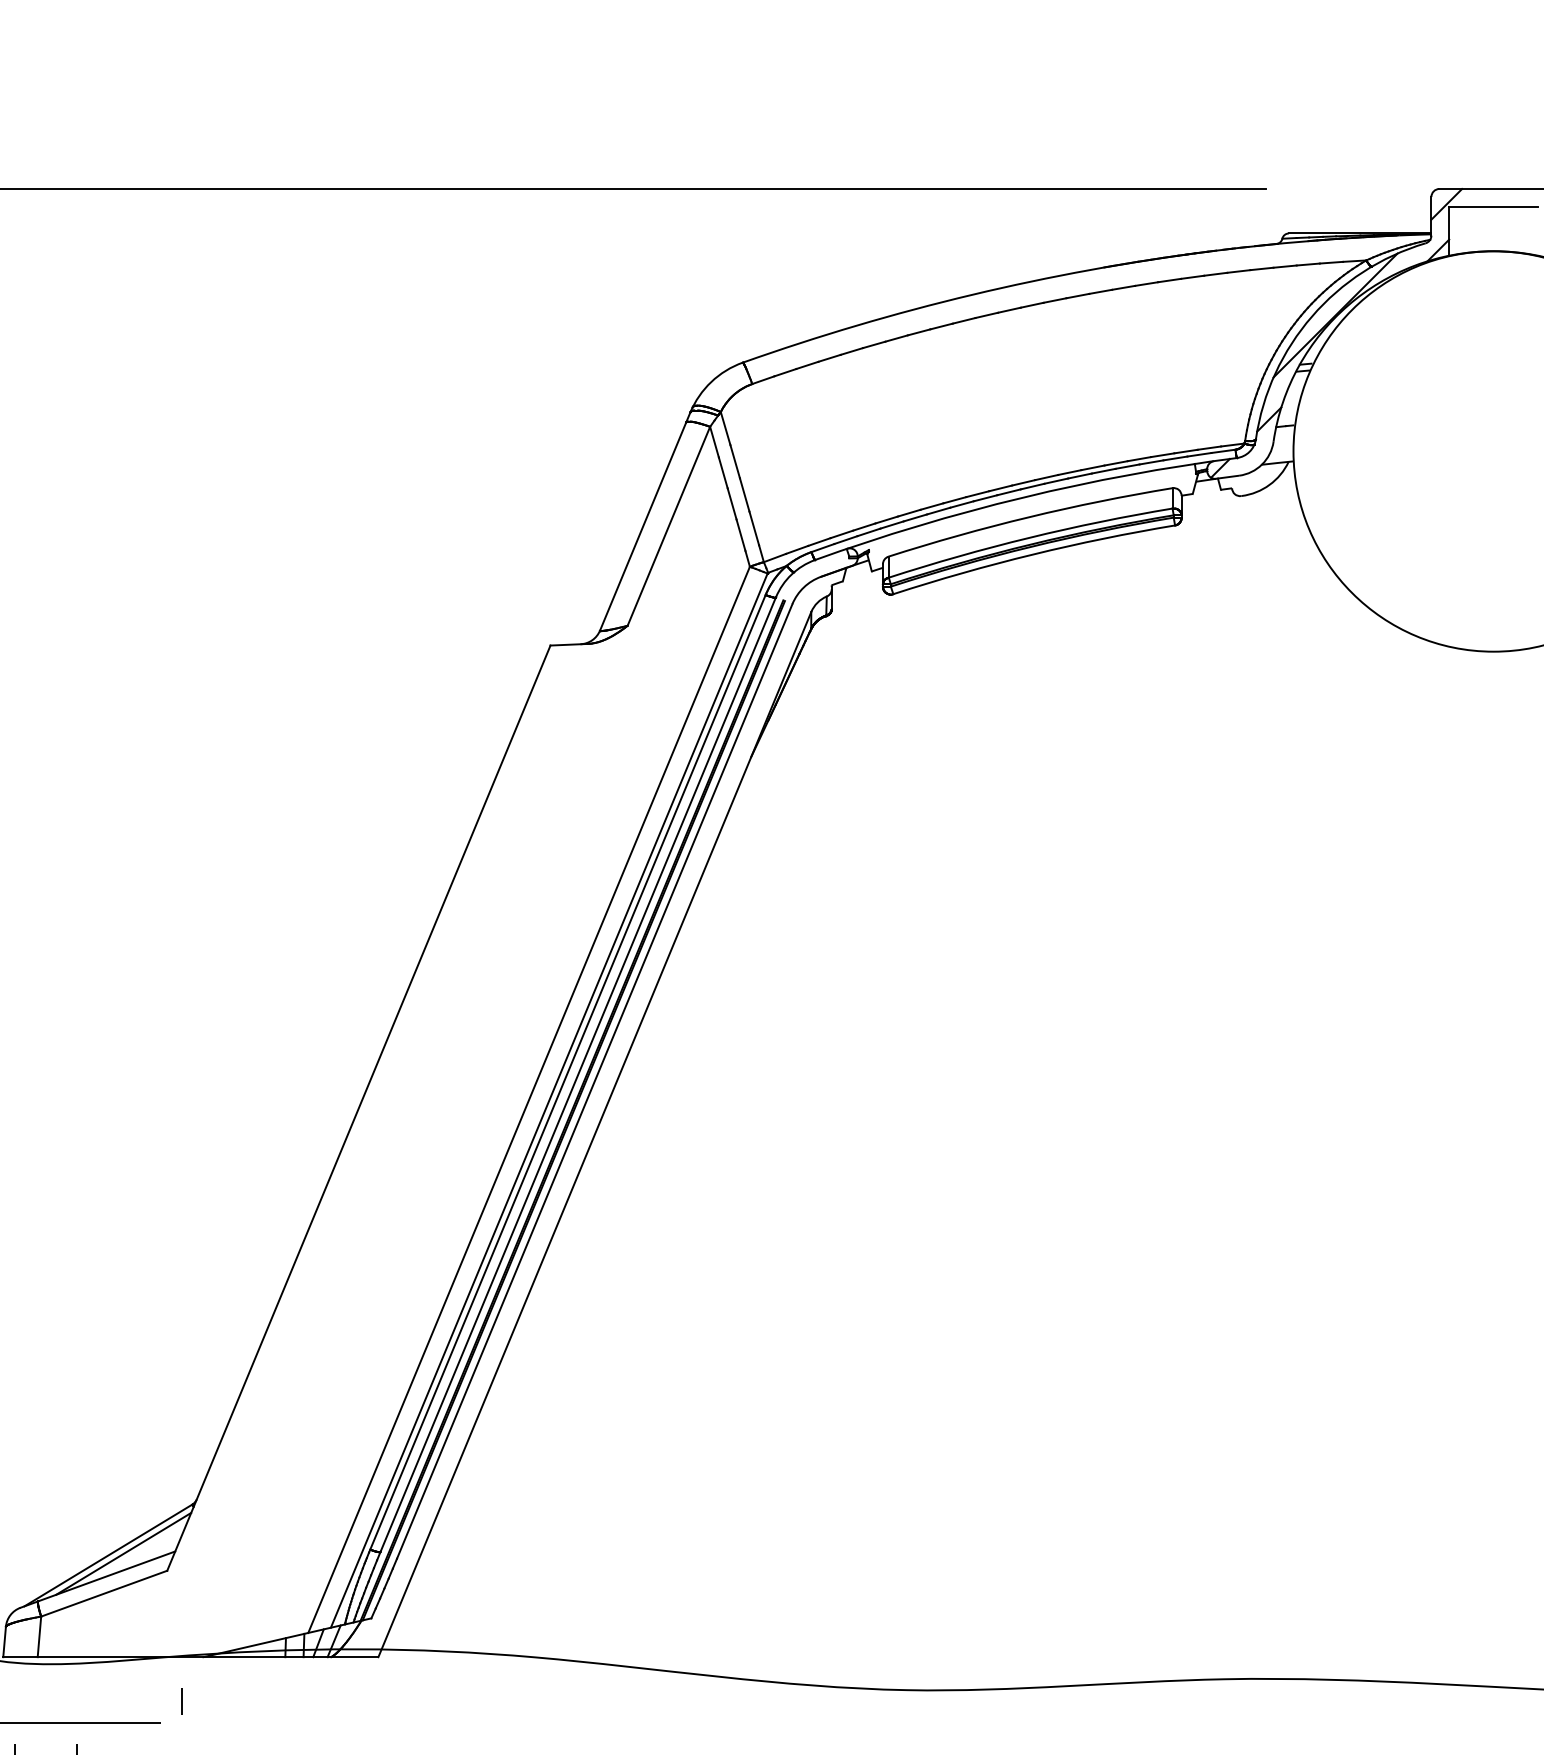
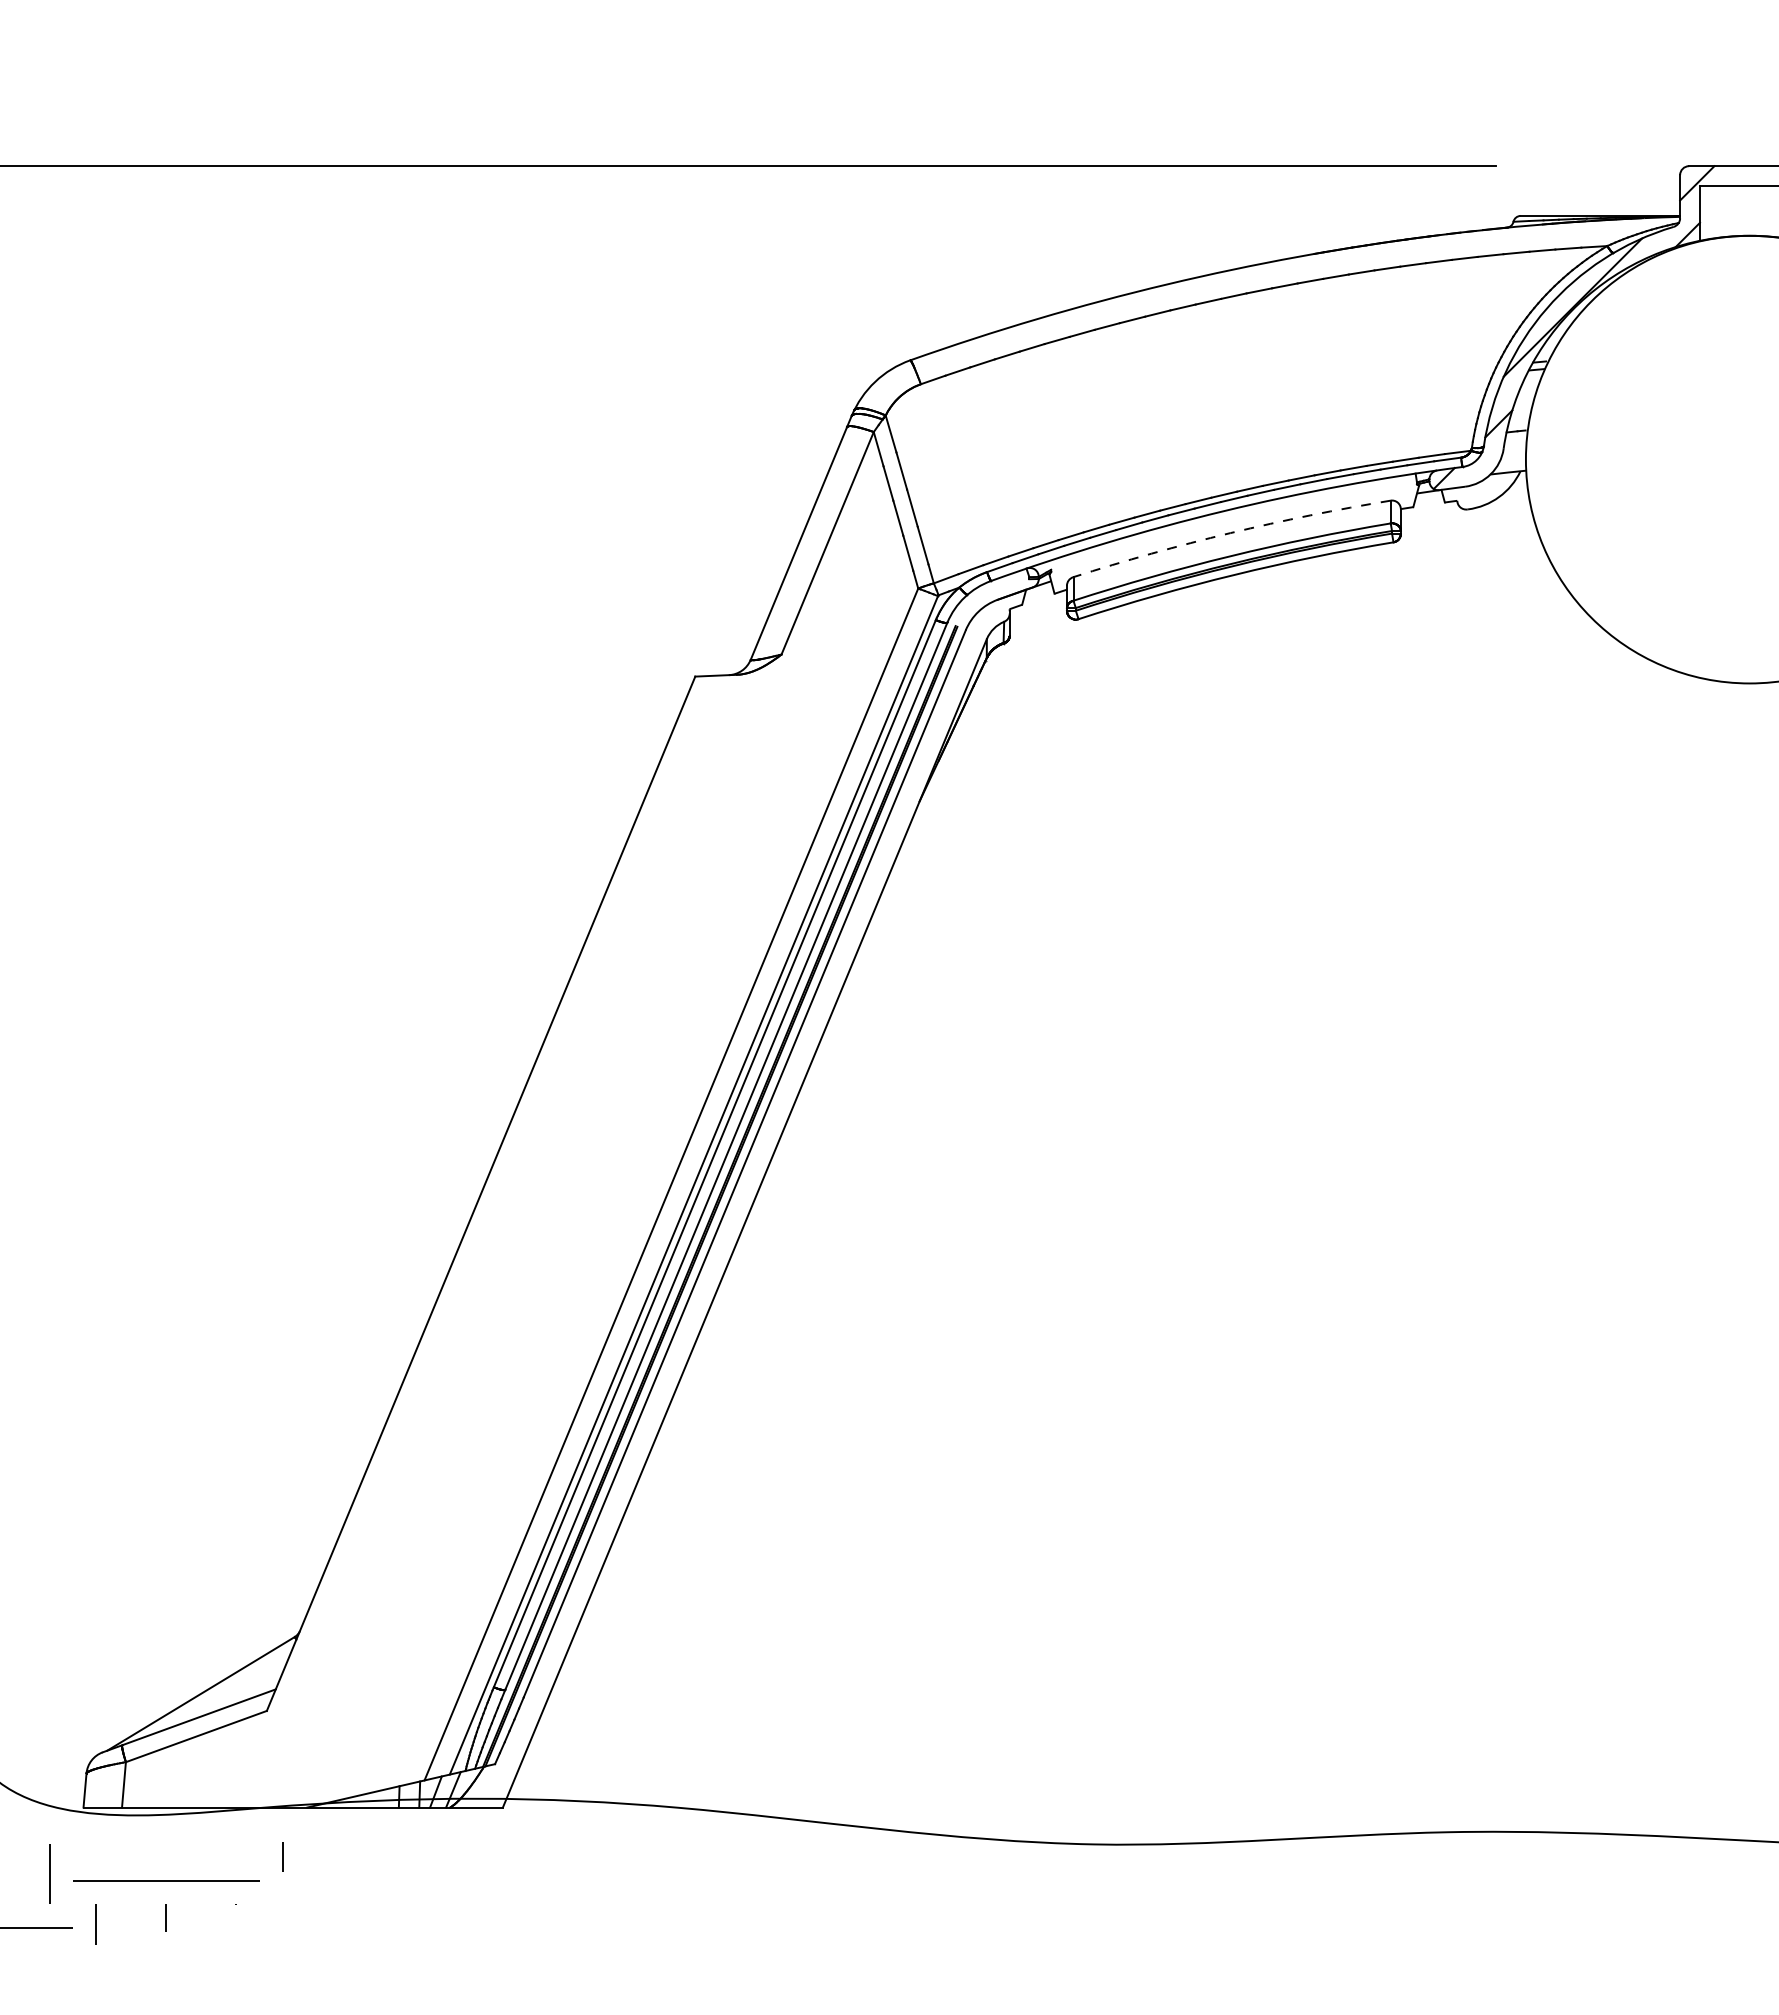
arc: (1029, 517) -> (1230, 533), solid -> dashed
line: (123, 1553) -> (217, 1691), removed

